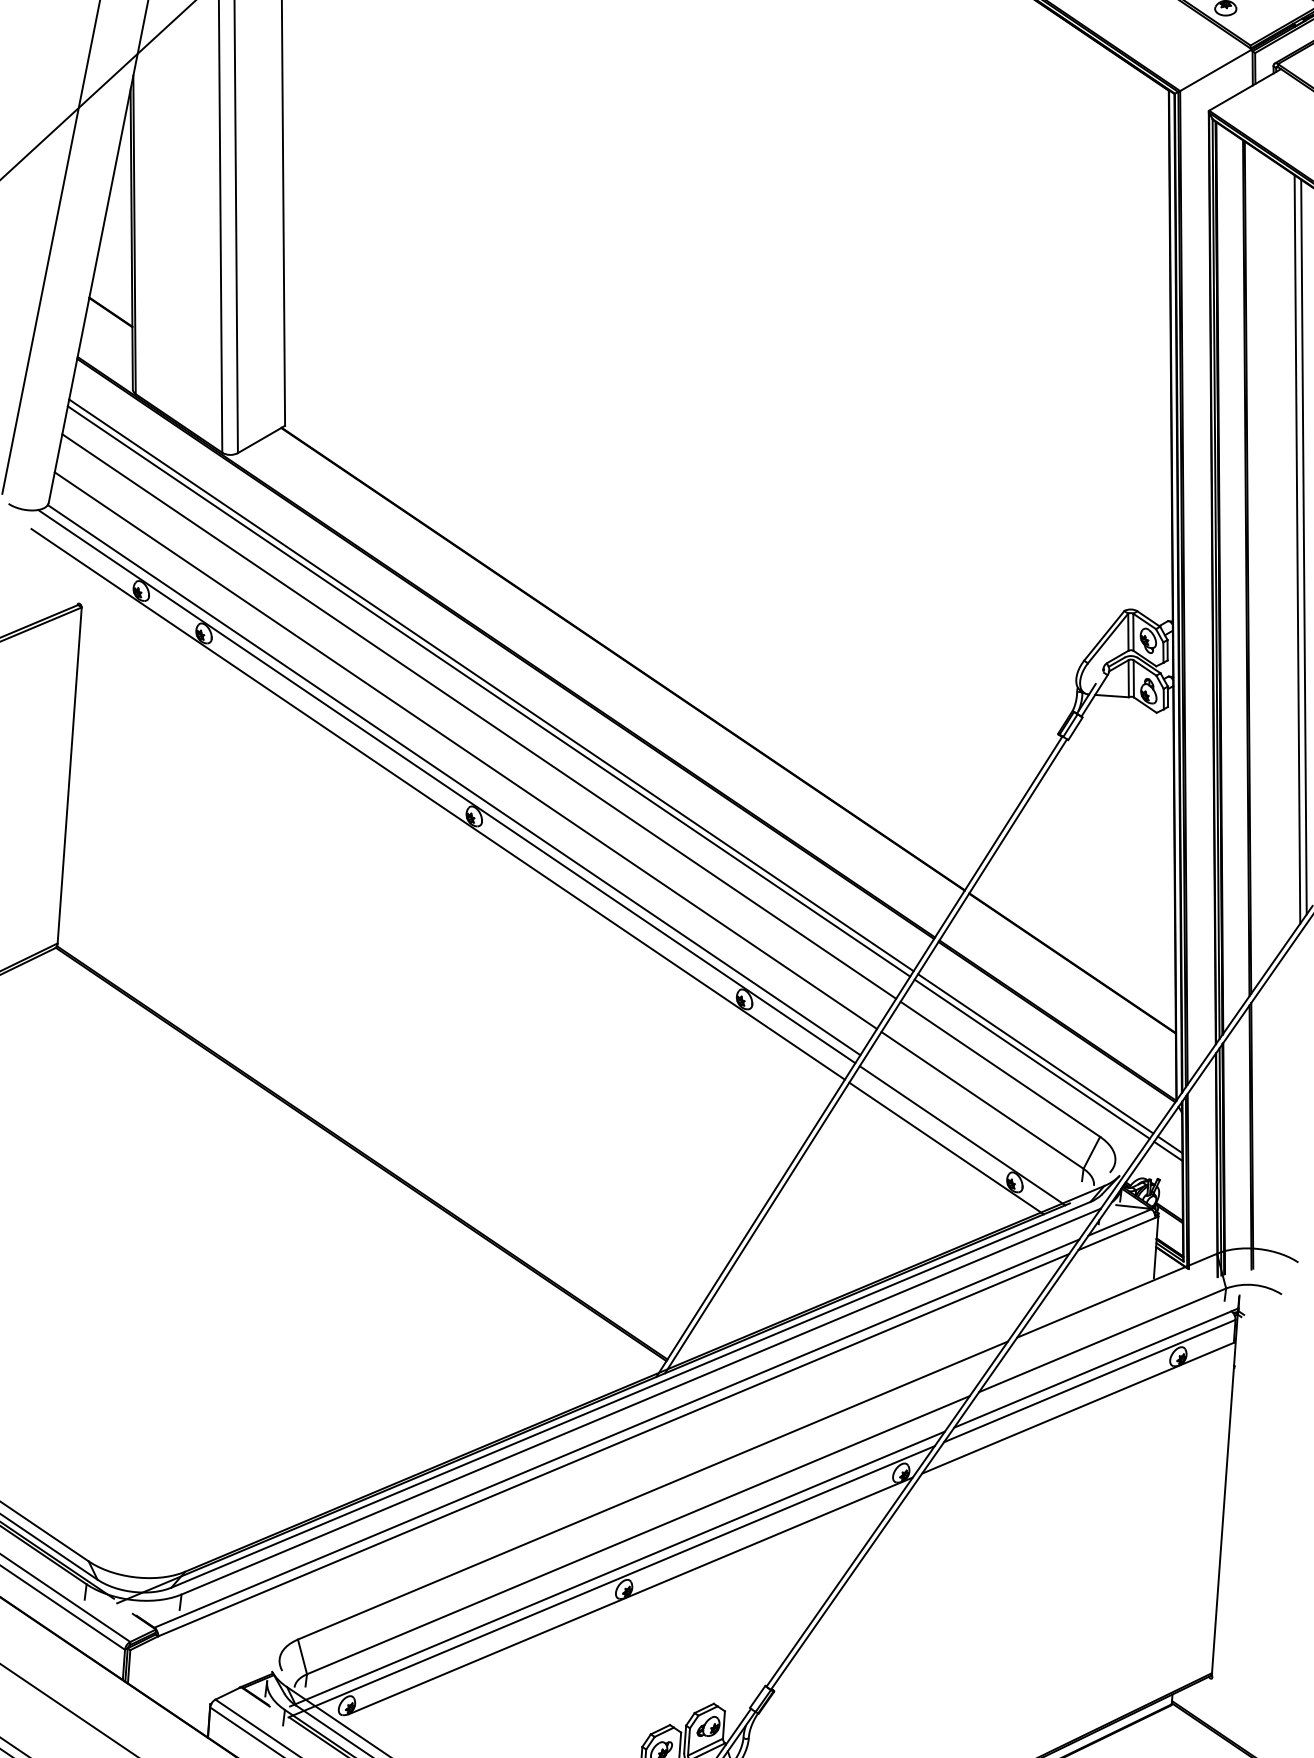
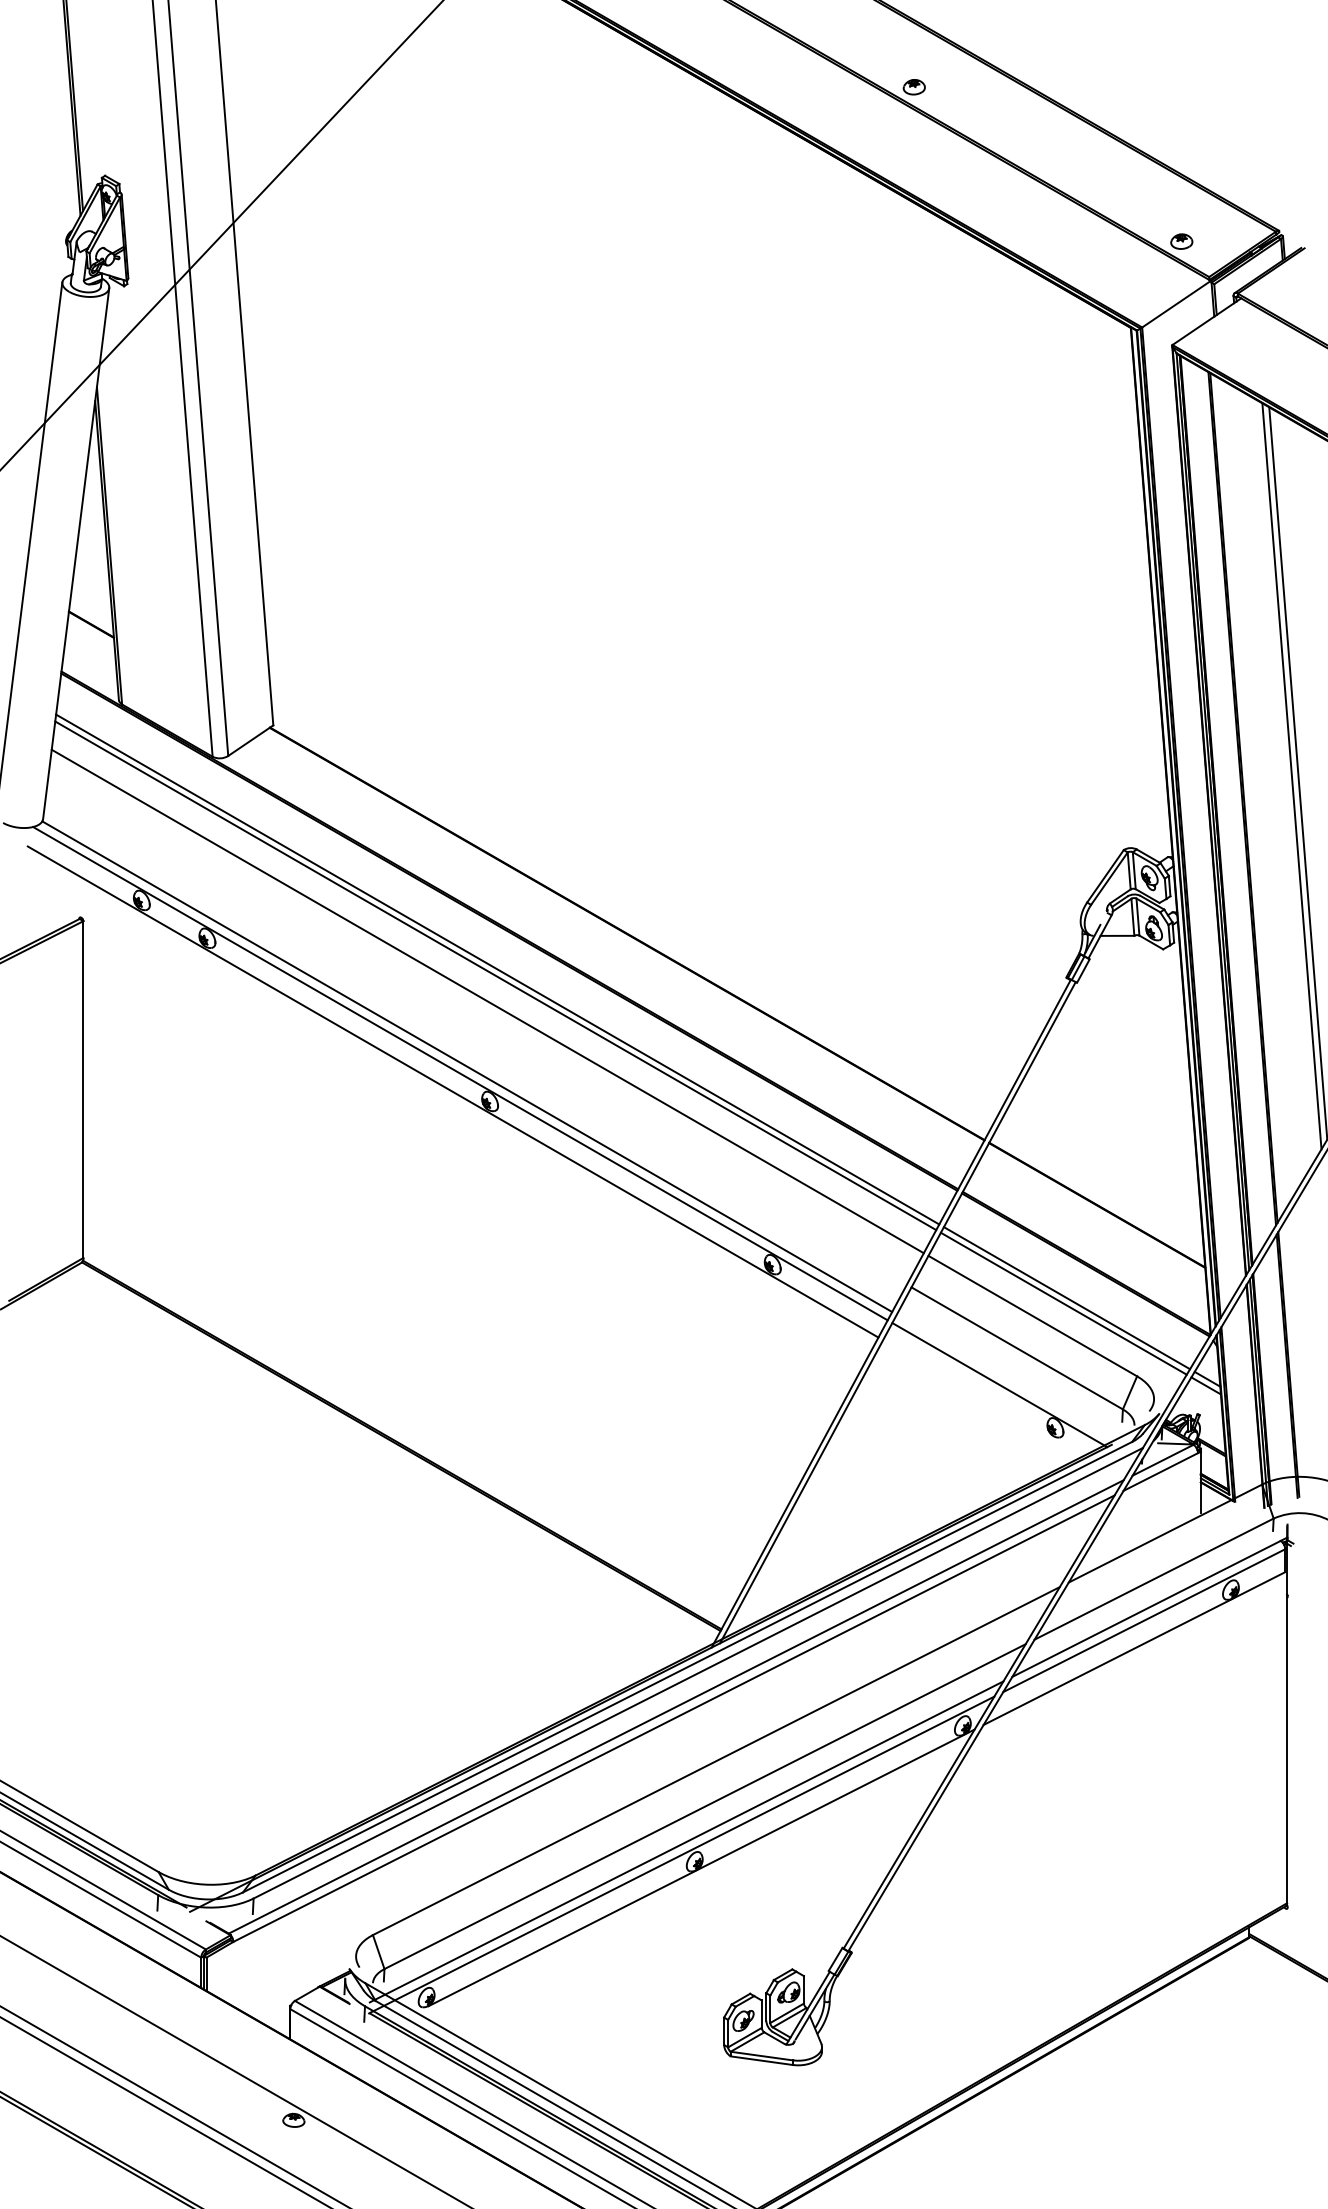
line: (465, 750) -> (476, 1036), removed
line: (946, 1148) -> (984, 1398), removed

